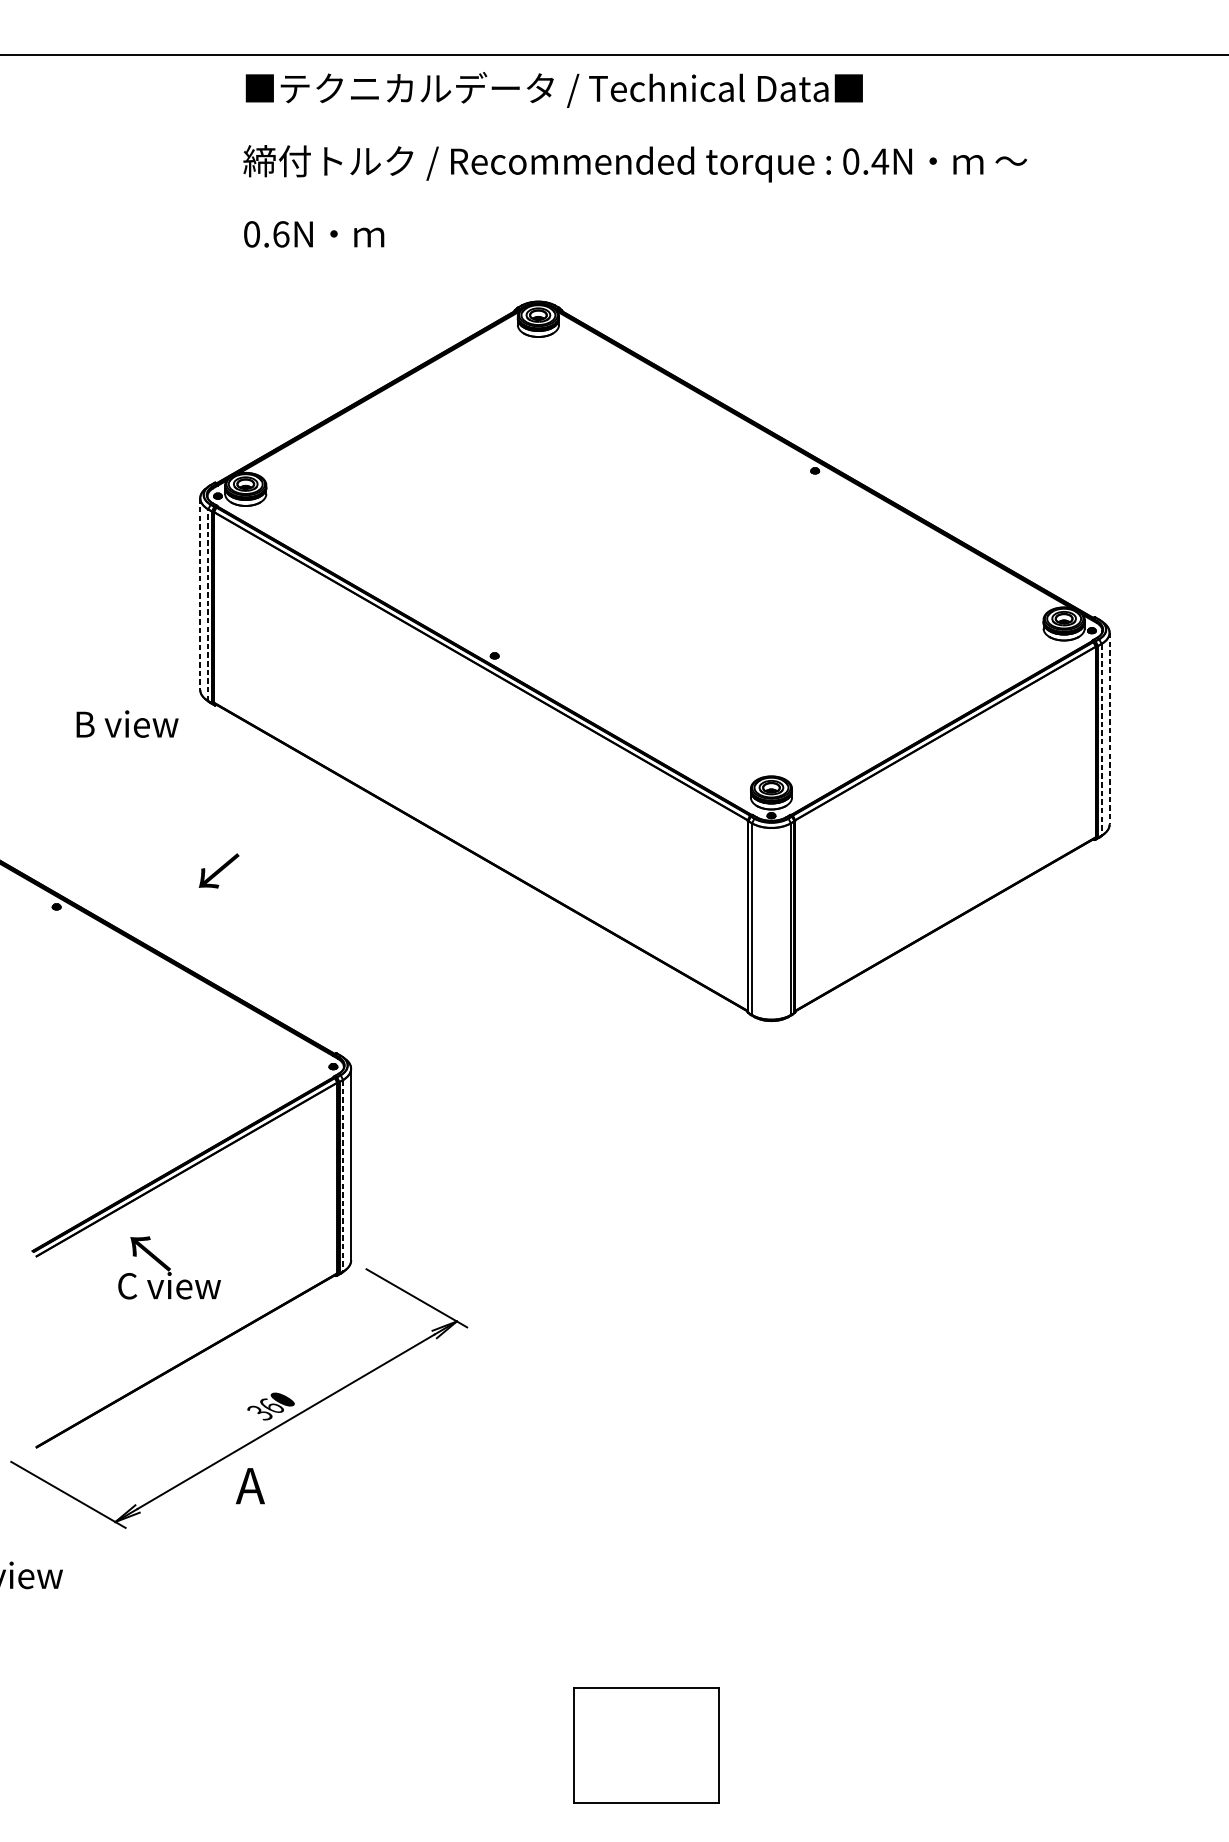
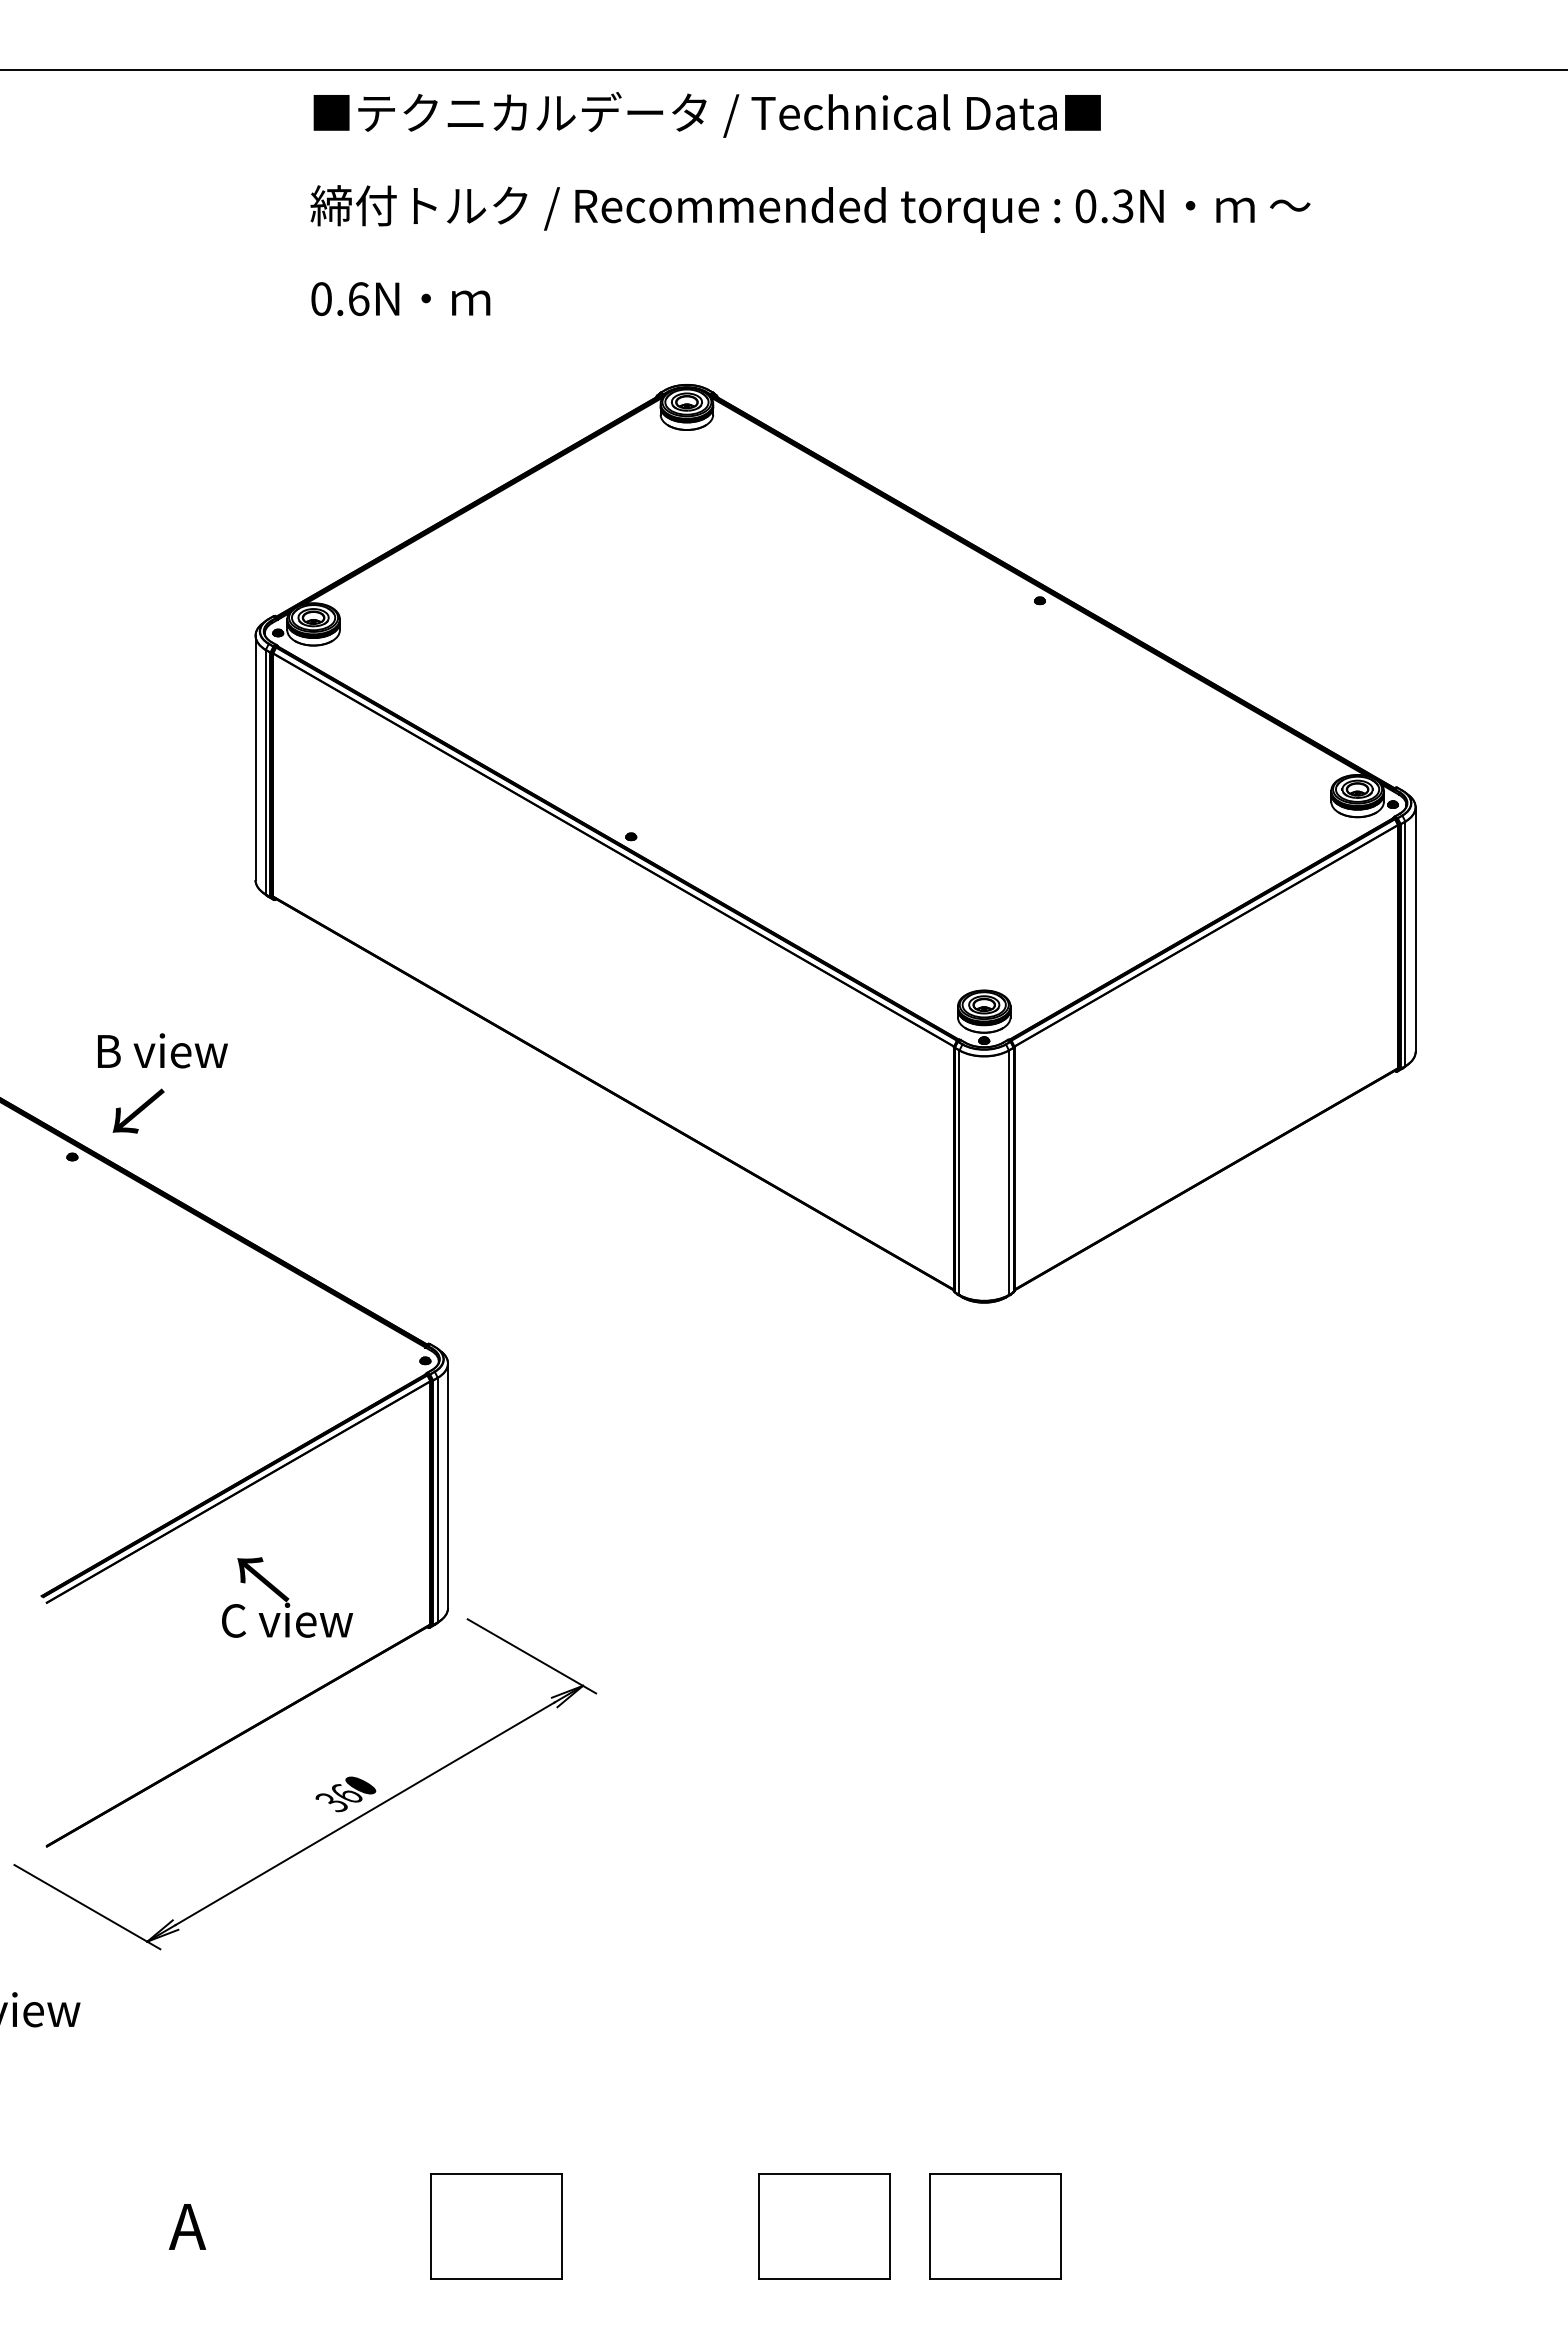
text: (879, 161) -> (1122, 206), 0.4N -> 0.3N
line: (200, 594) -> (255, 758), dashed -> solid
line: (208, 604) -> (265, 771), dashed -> solid
text: (127, 723) -> (162, 1050), moved
line: (1109, 729) -> (1415, 930), dashed -> solid
line: (1101, 740) -> (1405, 944), dashed -> solid
text: (219, 870) -> (138, 1110), moved
line: (342, 1176) -> (437, 1500), dashed -> solid
text: (169, 1267) -> (287, 1597), moved
text: (250, 1485) -> (187, 2226), moved
part: (389, 1745) -> (496, 2226), added
part: (646, 1745) -> (824, 2226), size x0.71
part: (780, 1745) -> (995, 2226), added

